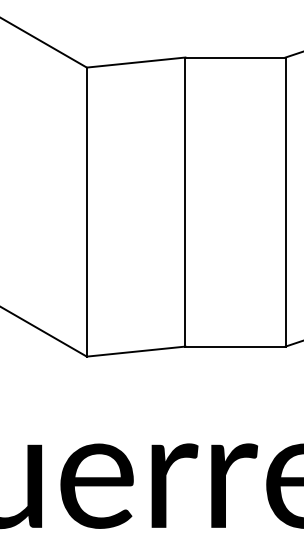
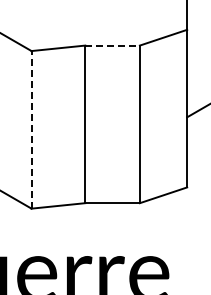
line: (237, 57) -> (113, 45), solid -> dashed
line: (86, 211) -> (31, 129), solid -> dashed

